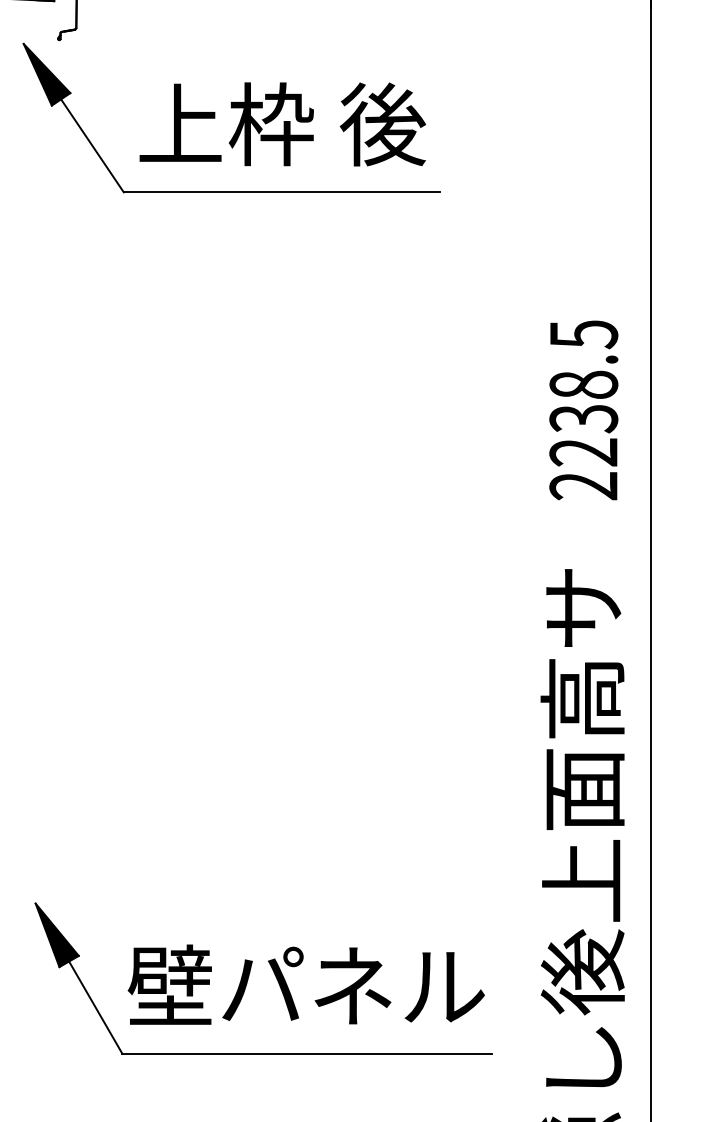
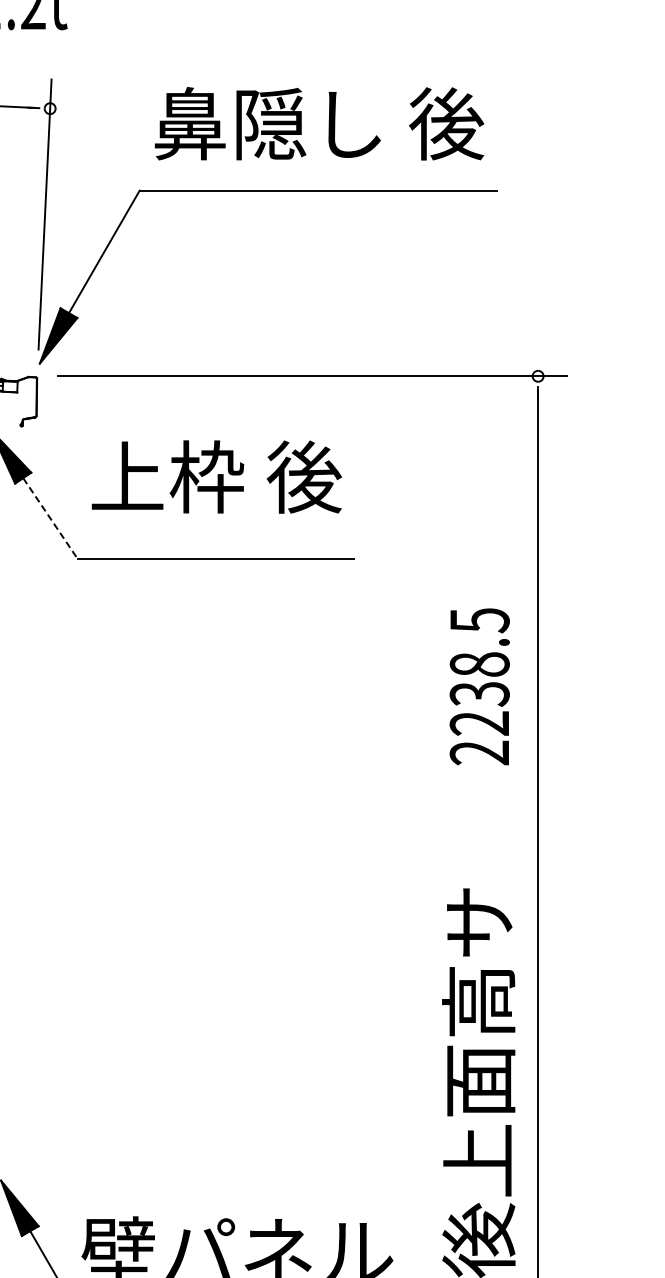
text: (282, 123) -> (216, 476), moved
line: (92, 145) -> (50, 518), solid -> dashed
text: (583, 410) -> (479, 686), moved

